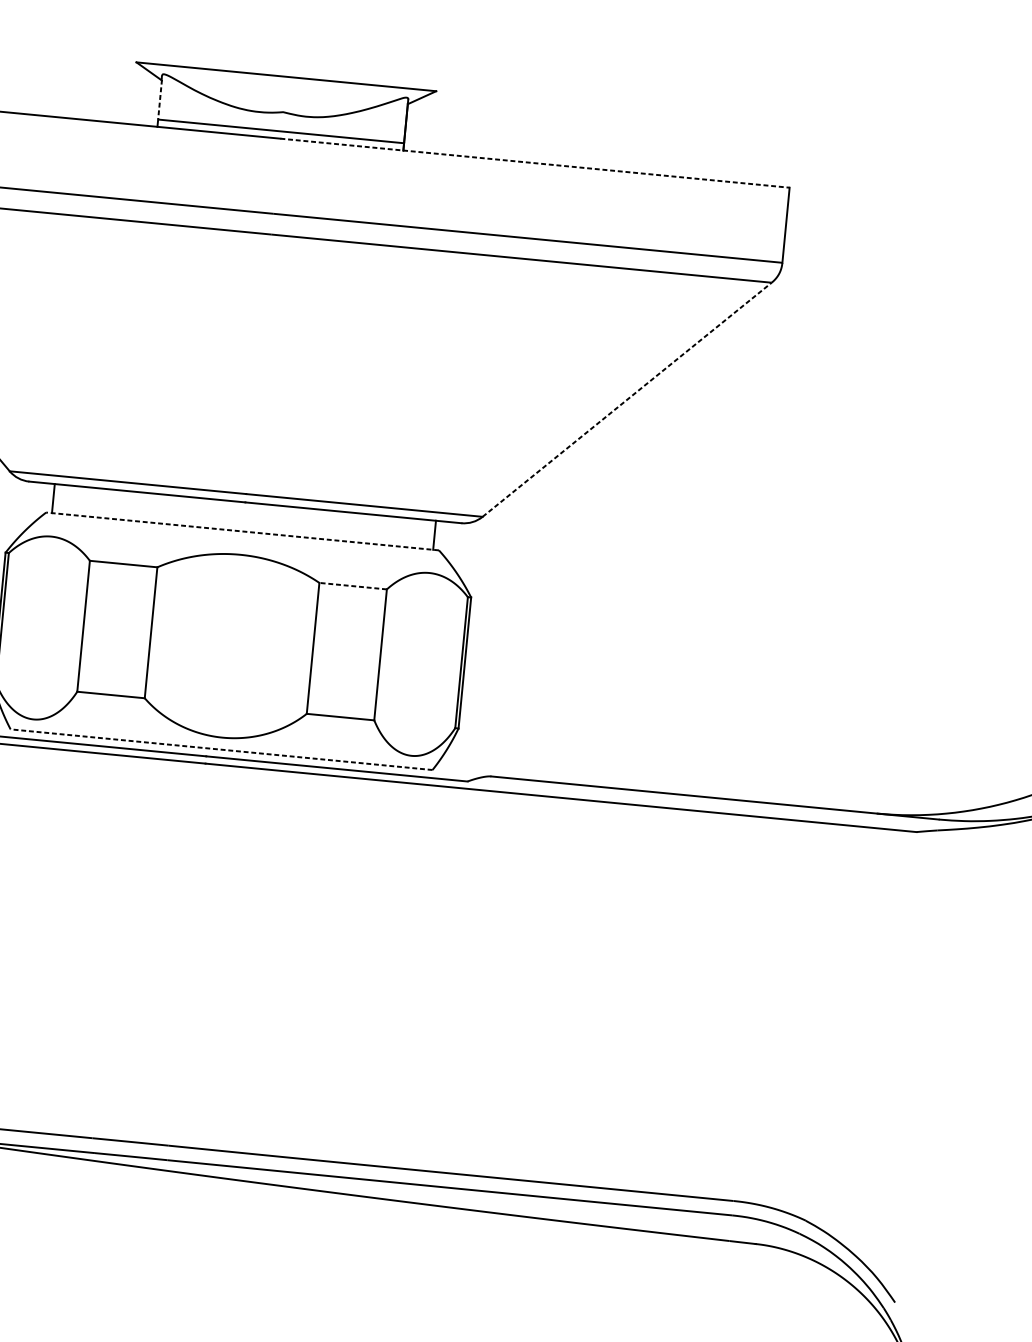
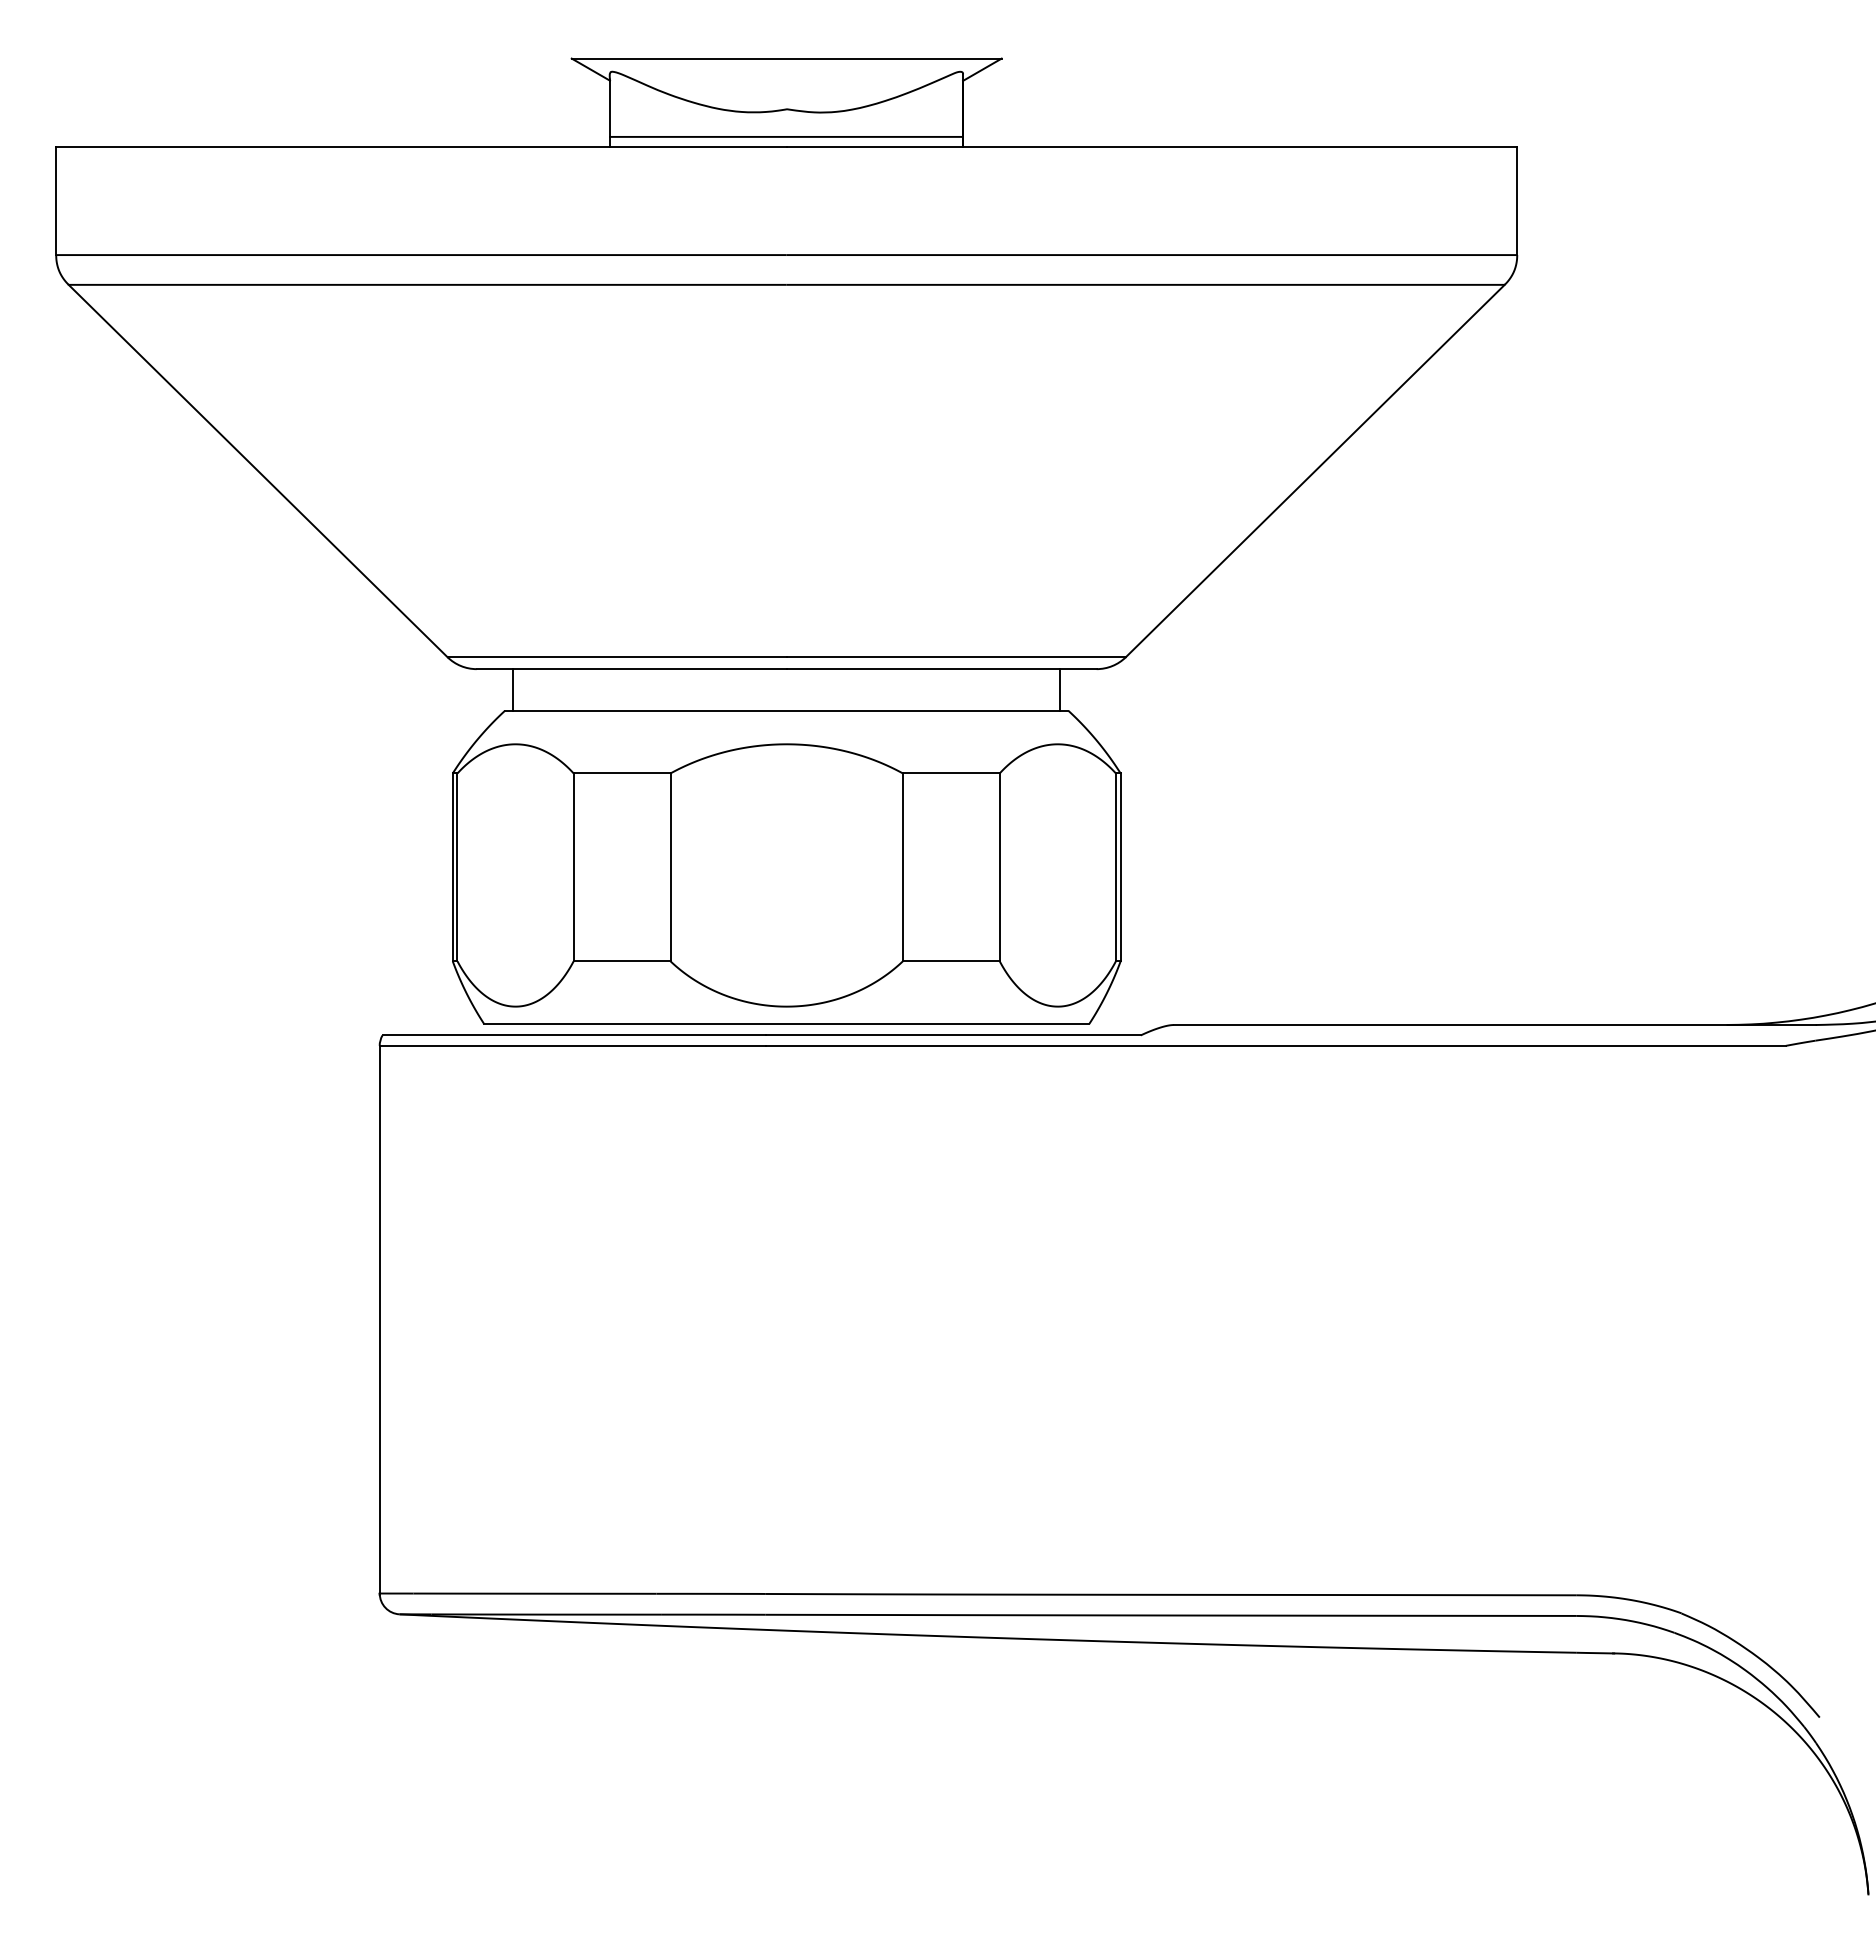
line: (160, 99) -> (610, 108), dashed -> solid
line: (535, 163) -> (1152, 147), dashed -> solid
line: (627, 400) -> (1315, 471), dashed -> solid
line: (242, 531) -> (786, 710), dashed -> solid
line: (352, 586) -> (950, 773), dashed -> solid
line: (221, 749) -> (786, 1023), dashed -> solid

